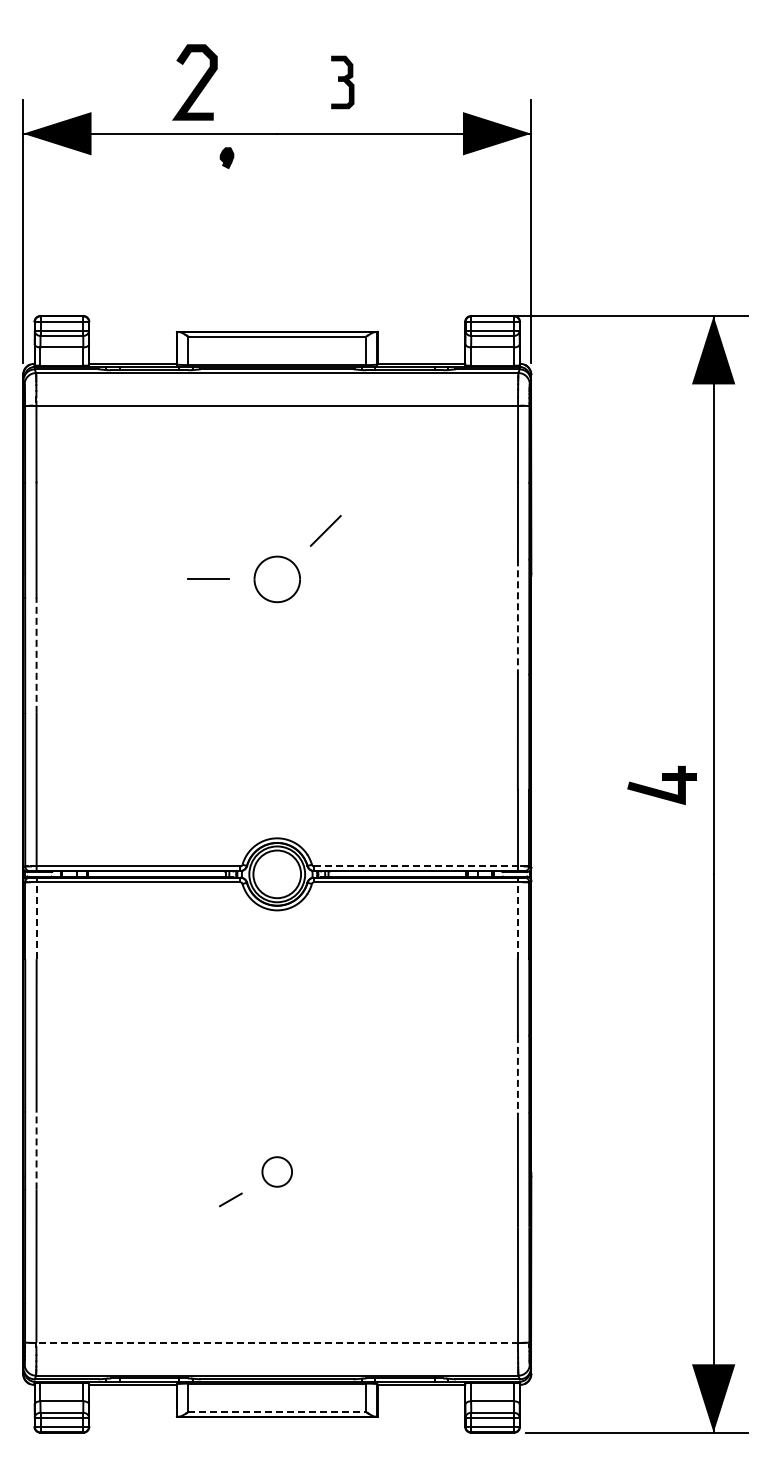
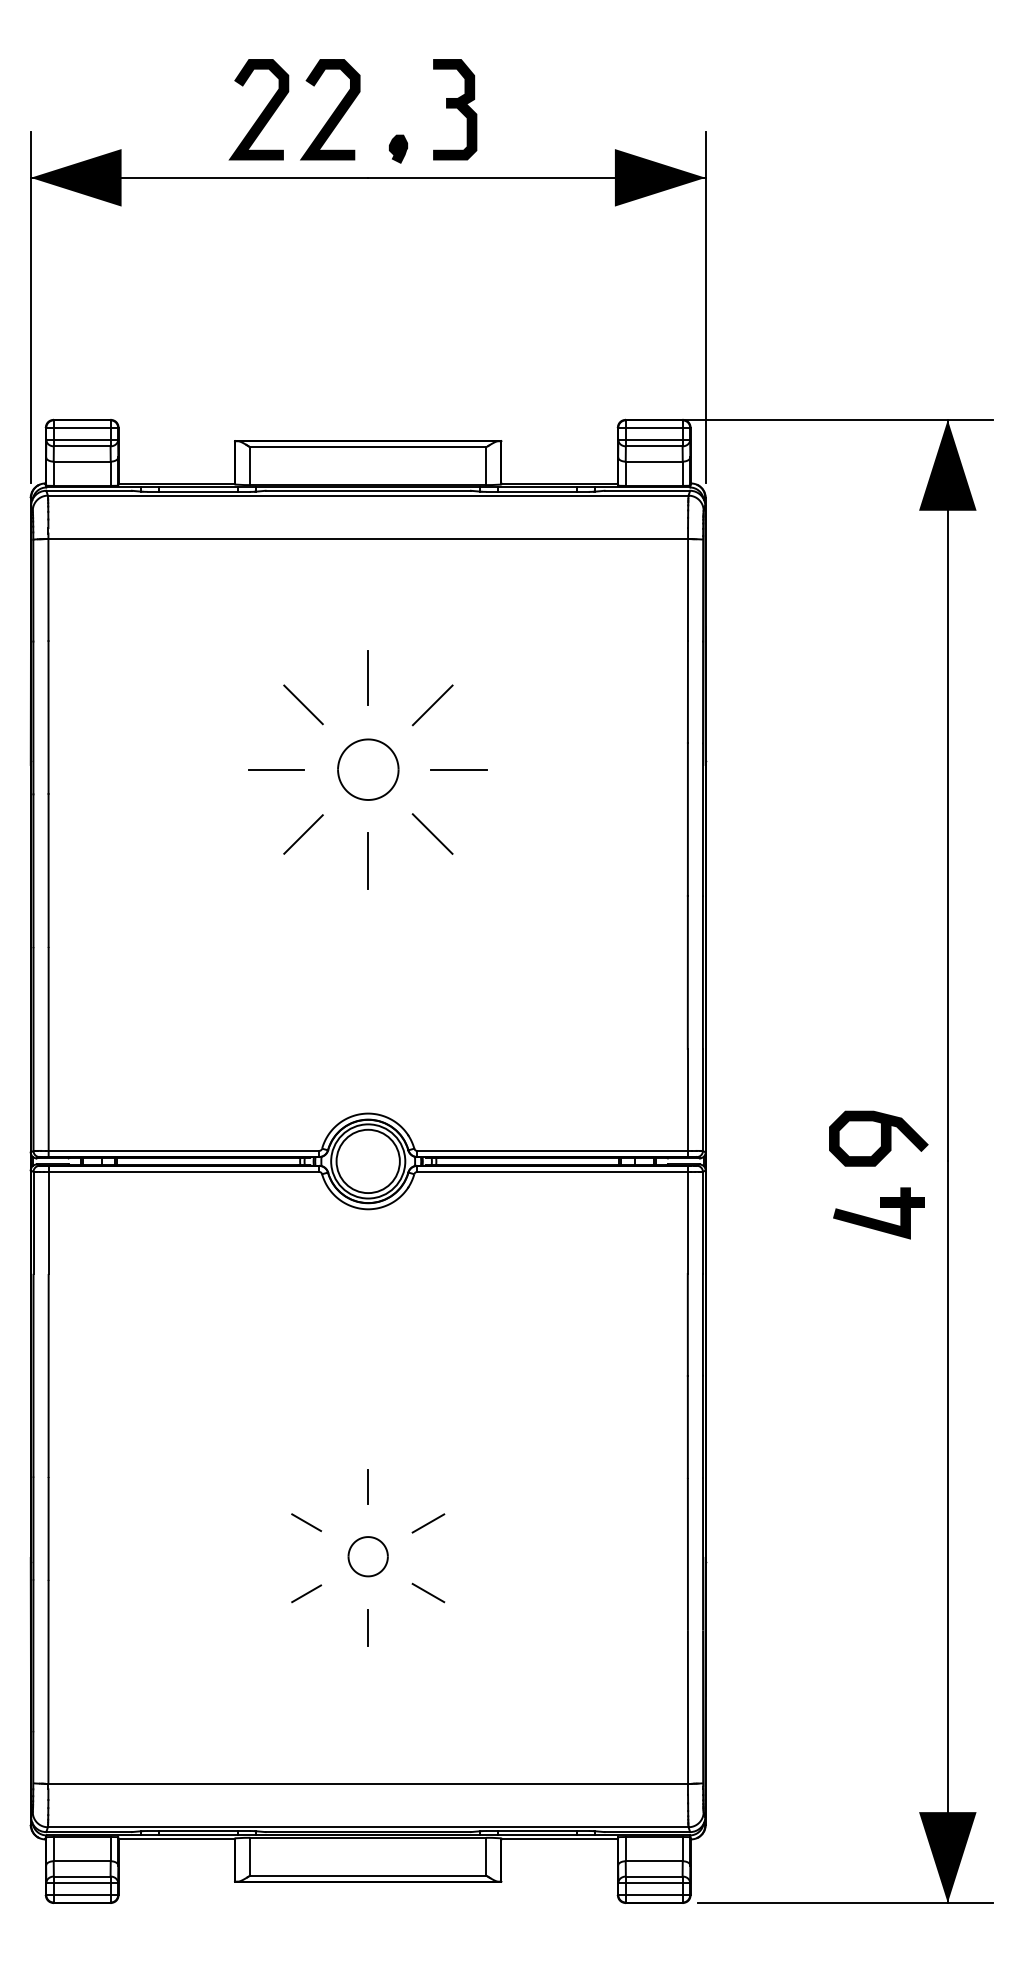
part: (342, 82) -> (454, 109), size x1.43
curve: (250, 84) -> (332, 112), added
part: (226, 157) -> (397, 148), moved
line: (277, 509) -> (368, 676), added
line: (228, 530) -> (303, 704), added
line: (345, 579) -> (458, 769), added
line: (517, 616) -> (687, 818), dashed -> solid
line: (228, 627) -> (303, 833), added
line: (325, 627) -> (432, 833), added
line: (277, 647) -> (368, 860), added
line: (36, 655) -> (48, 870), dashed -> solid
part: (661, 785) -> (878, 1213), moved
curve: (663, 857) -> (881, 1139), added
line: (417, 866) -> (554, 1150), dashed -> solid
line: (36, 918) -> (48, 1220), dashed -> solid
line: (517, 918) -> (687, 1220), dashed -> solid
line: (517, 1074) -> (687, 1427), dashed -> solid
line: (276, 1119) -> (367, 1487), added
line: (230, 1146) -> (306, 1522), added
line: (322, 1146) -> (428, 1522), added
line: (36, 1150) -> (48, 1528), dashed -> solid
line: (322, 1199) -> (428, 1593), added
line: (277, 1225) -> (368, 1627), added
line: (277, 1342) -> (368, 1783), dashed -> solid
line: (277, 1412) -> (368, 1876), dashed -> solid

